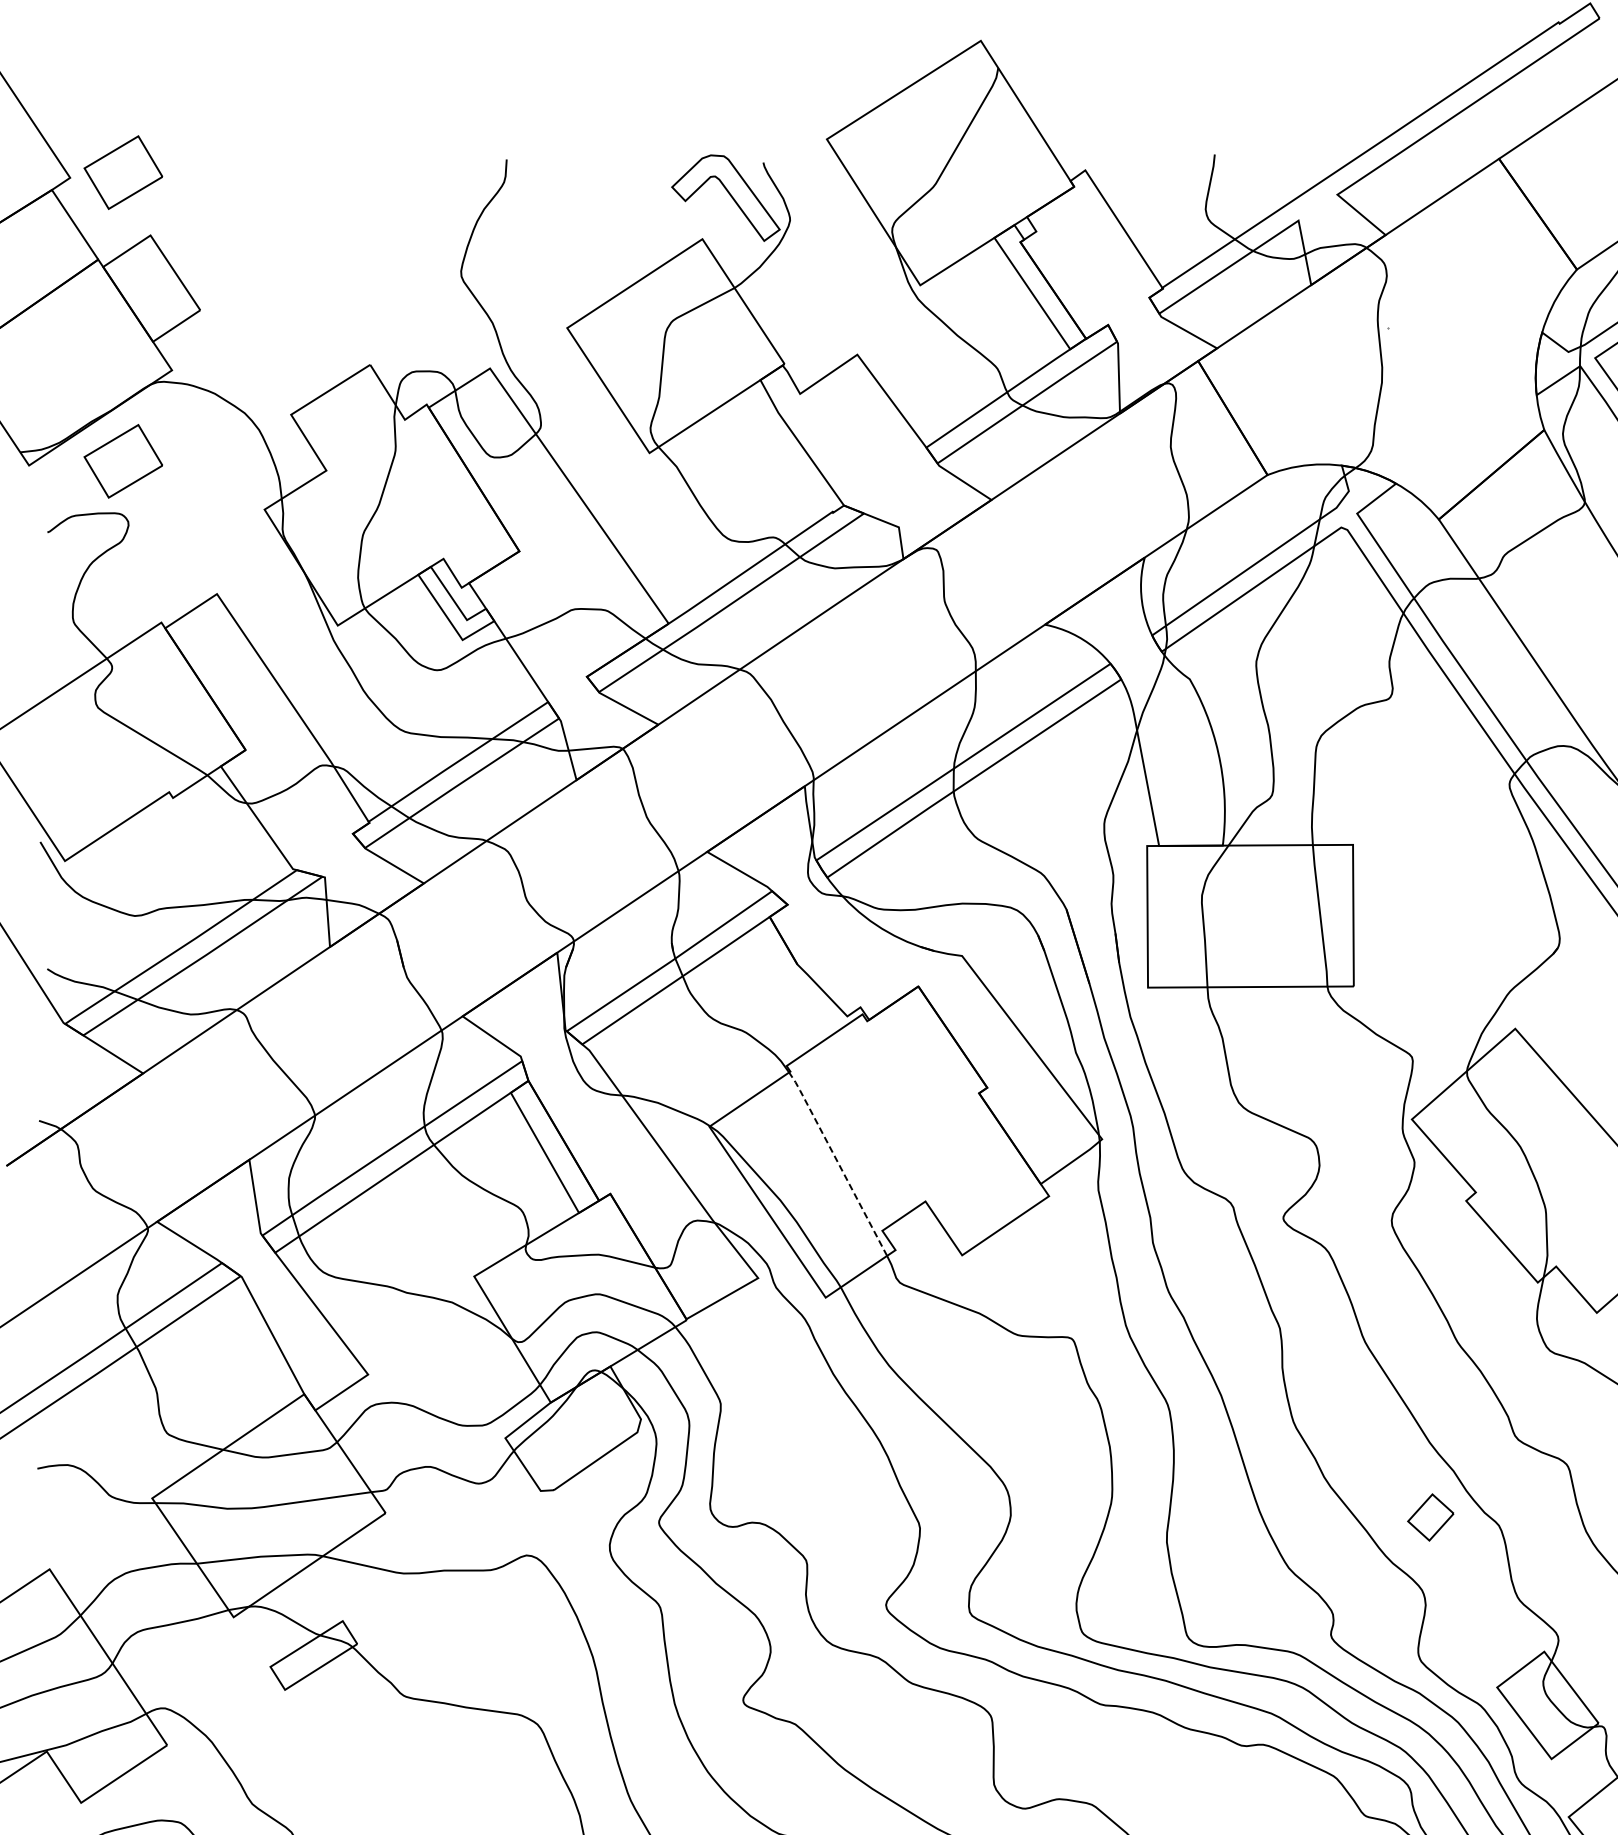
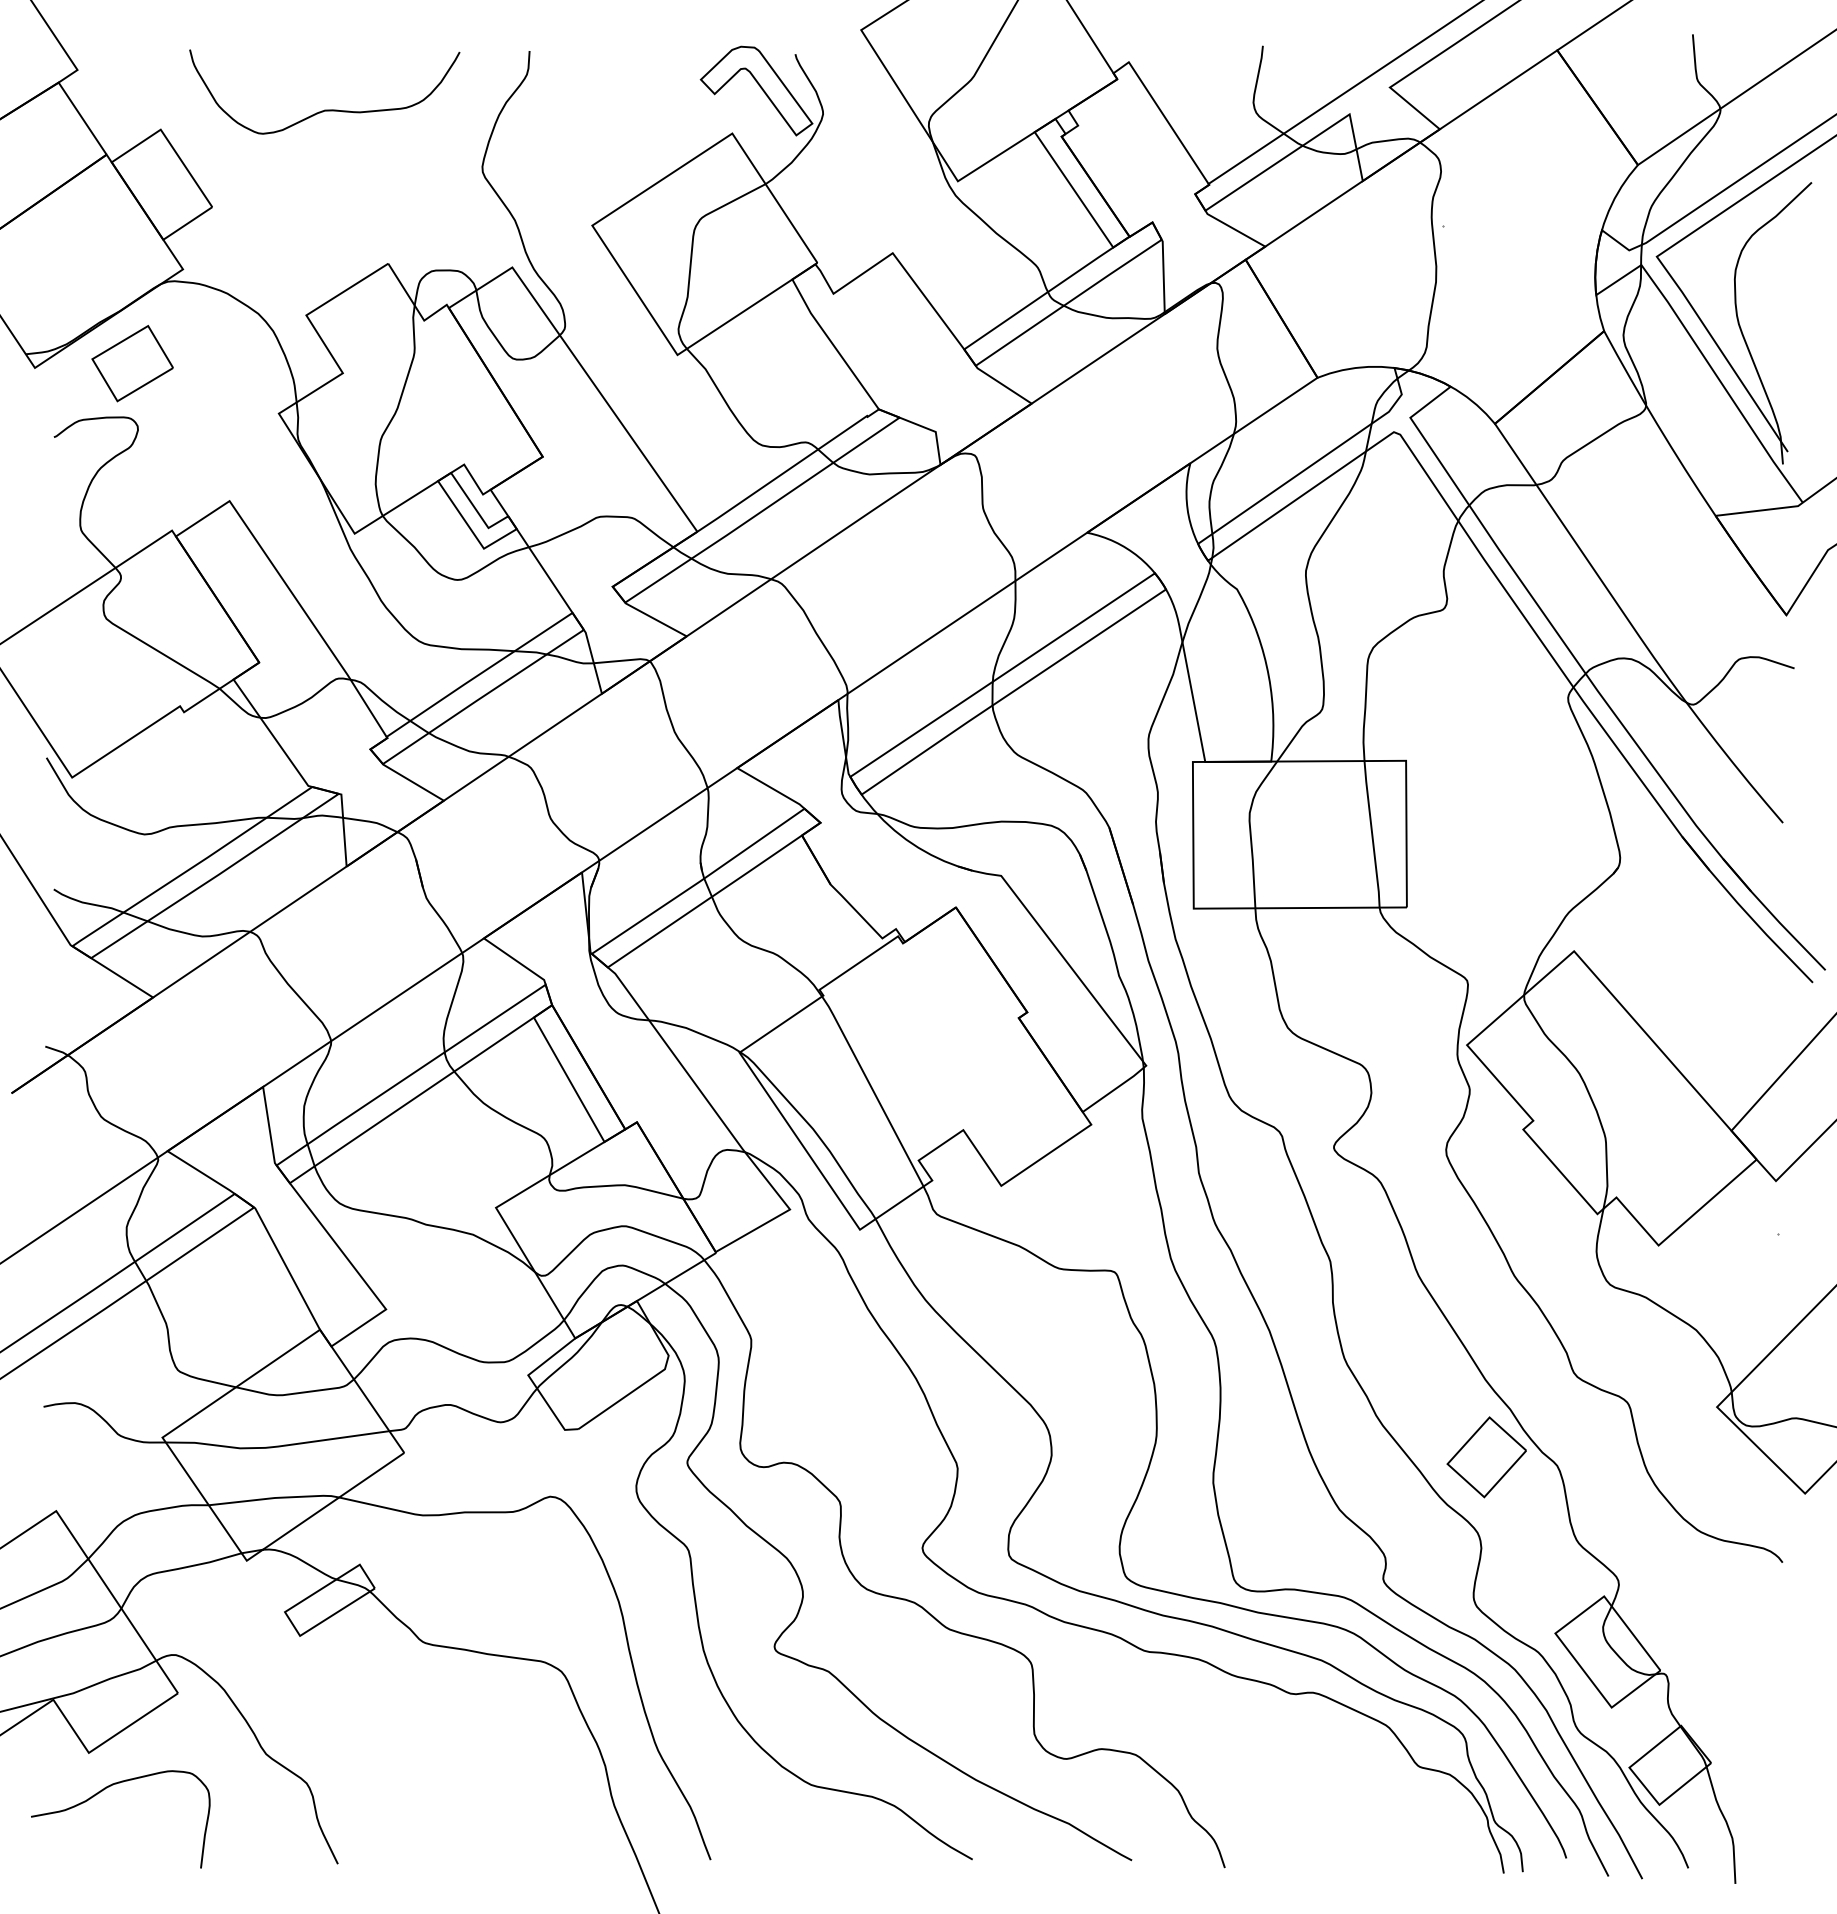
part: (123, 172) -> (132, 64), removed
curve: (308, 215) -> (324, 109), added
line: (837, 1162) -> (872, 1089), dashed -> solid
part: (1430, 1517) -> (1486, 1457), size x1.67

